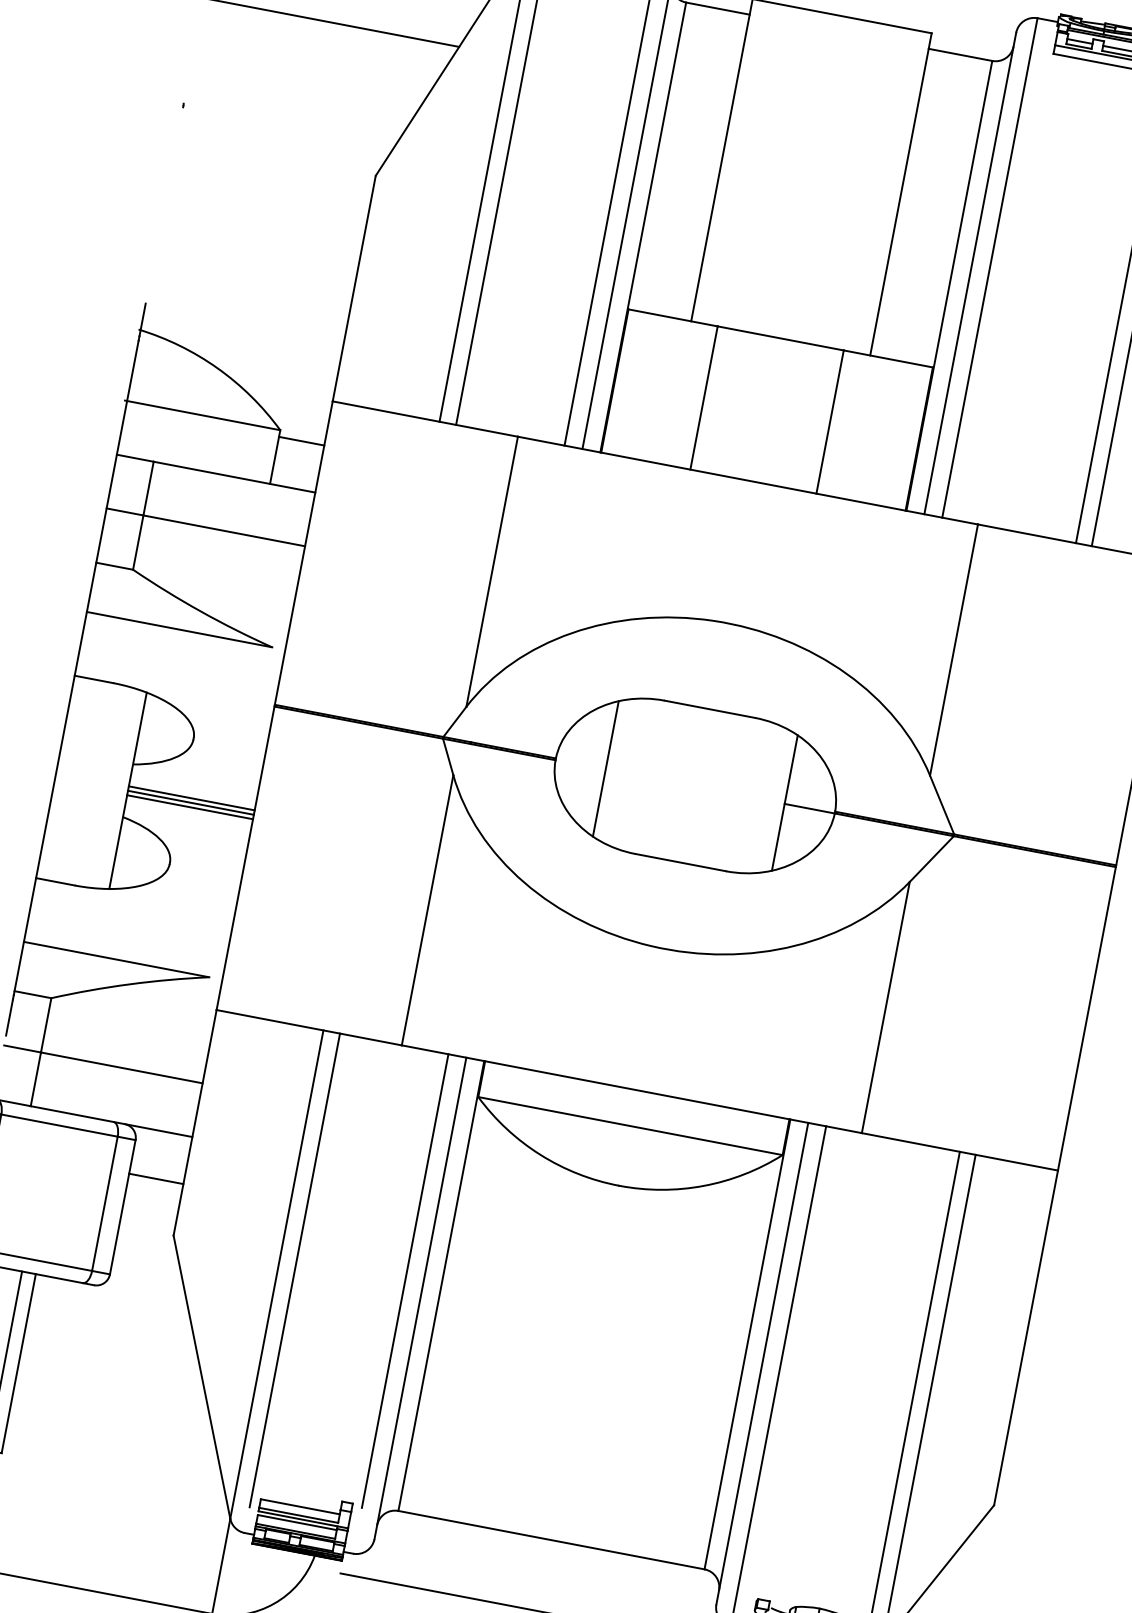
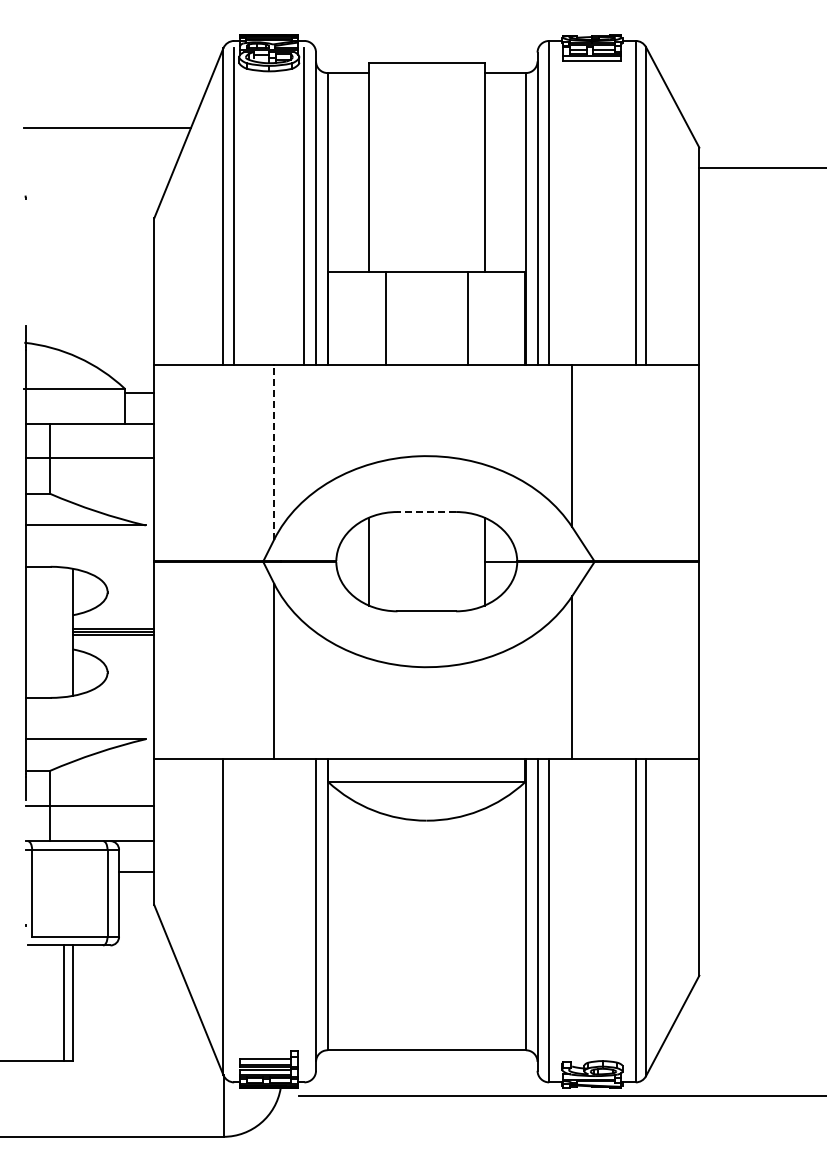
line: (492, 572) -> (274, 452), solid -> dashed
line: (709, 709) -> (426, 512), solid -> dashed
line: (295, 1269) -> (234, 911), removed
line: (405, 1280) -> (304, 905), removed

